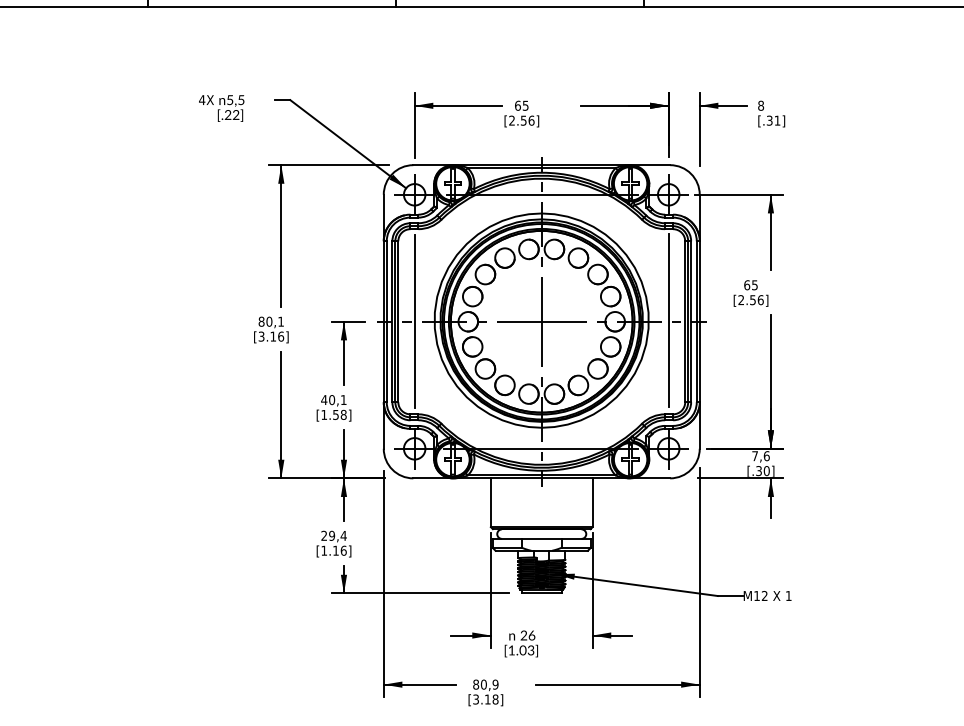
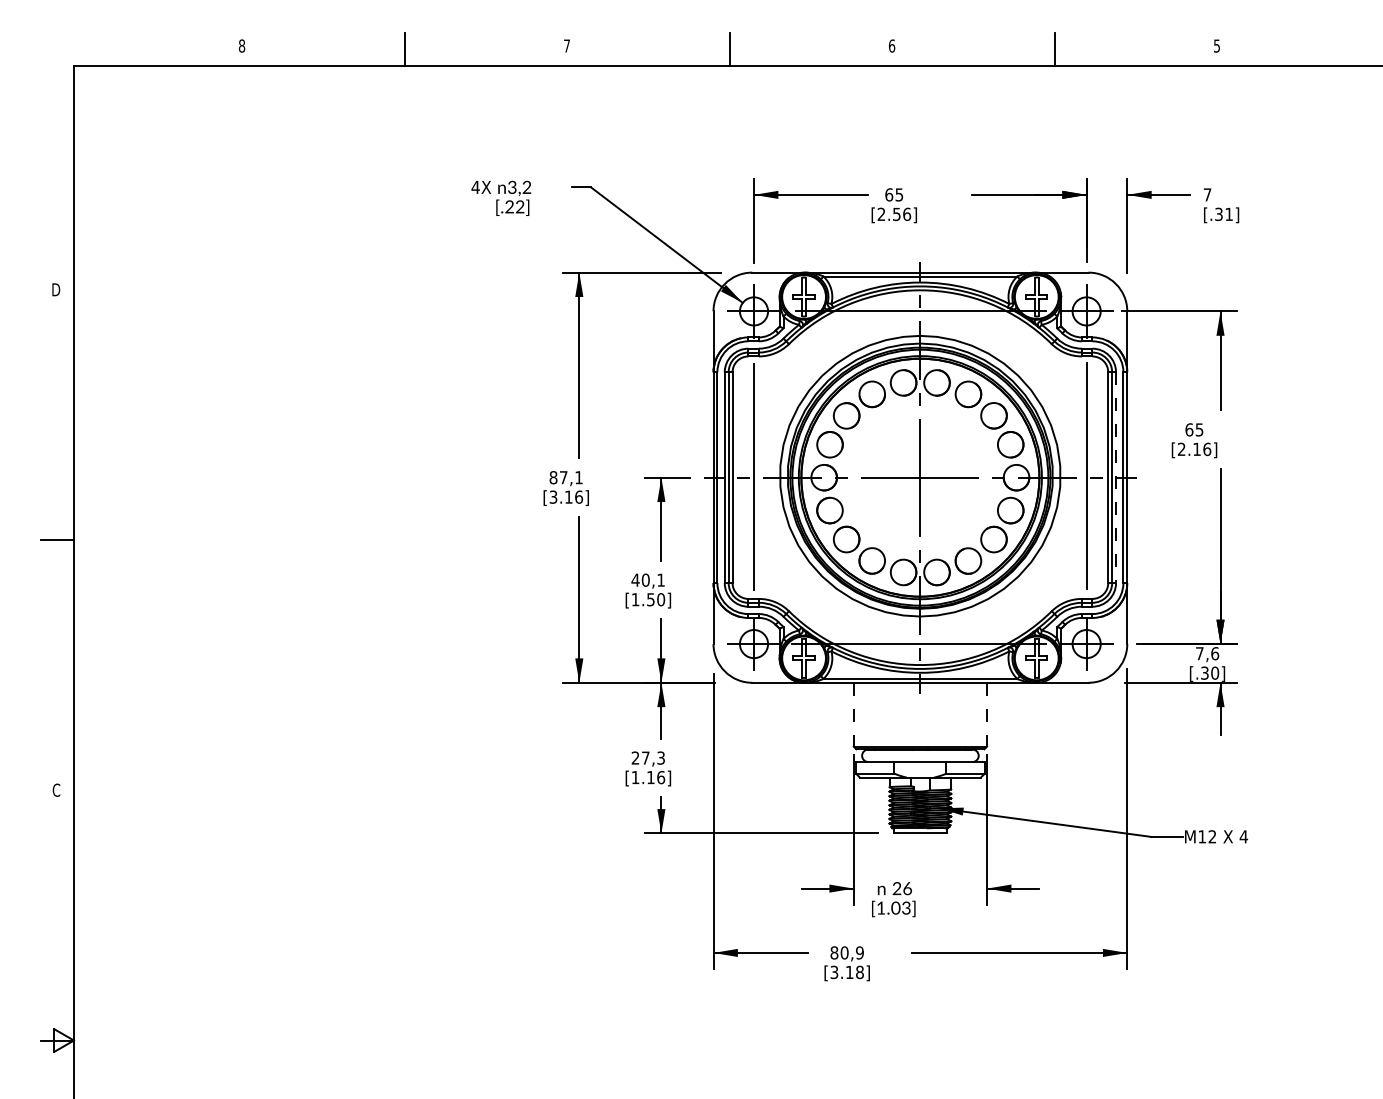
text: (235, 99) -> (519, 186), 5,5 -> 3,2
text: (760, 105) -> (1207, 194), 8 -> 7
text: (752, 300) -> (1196, 449), [2.56] -> [2.16]
text: (269, 321) -> (563, 477), 80,1 -> 87,1
line: (691, 322) -> (1116, 478), solid -> dashed
text: (344, 414) -> (661, 599), [1.58] -> [1.50]
line: (490, 502) -> (853, 714), solid -> dashed
line: (592, 502) -> (987, 714), solid -> dashed
text: (337, 535) -> (653, 757), 29,4 -> 27,3
text: (788, 595) -> (1243, 836), 1 -> 4

